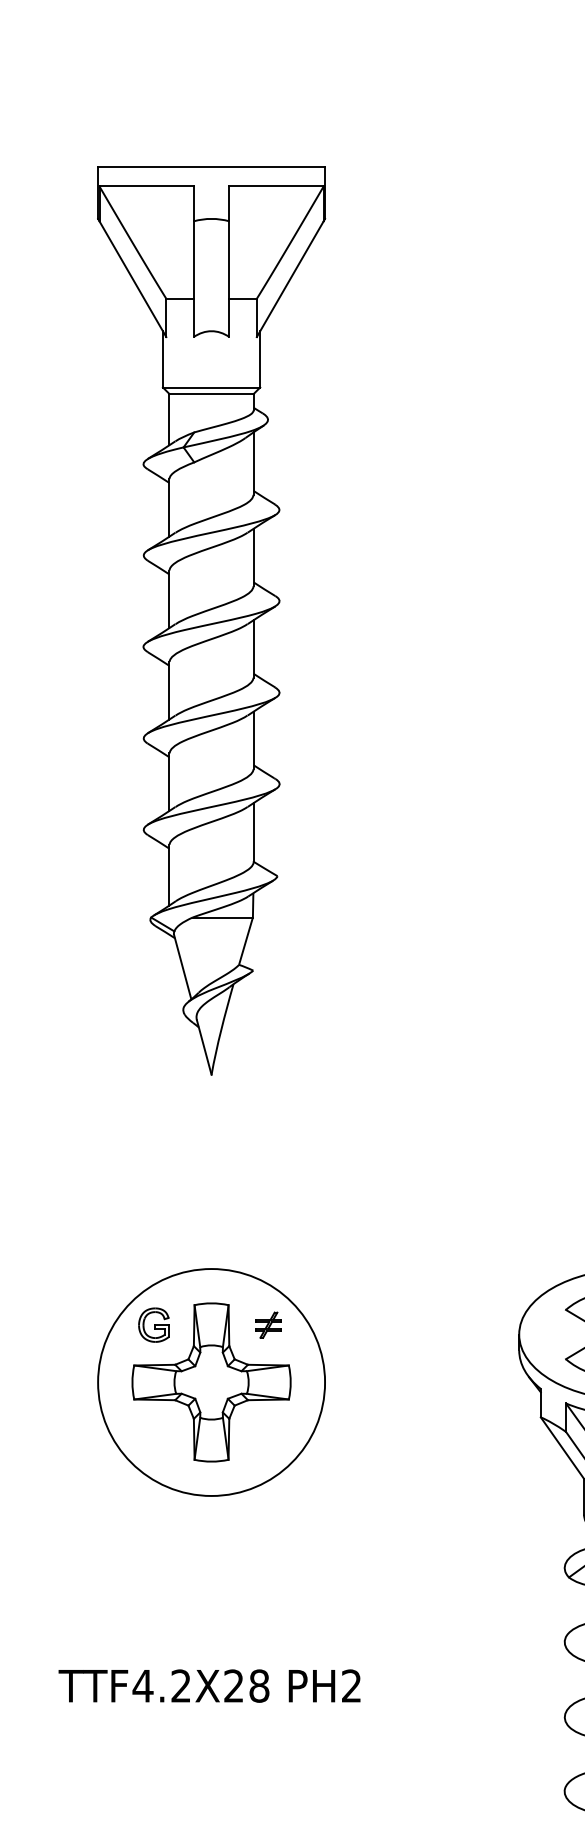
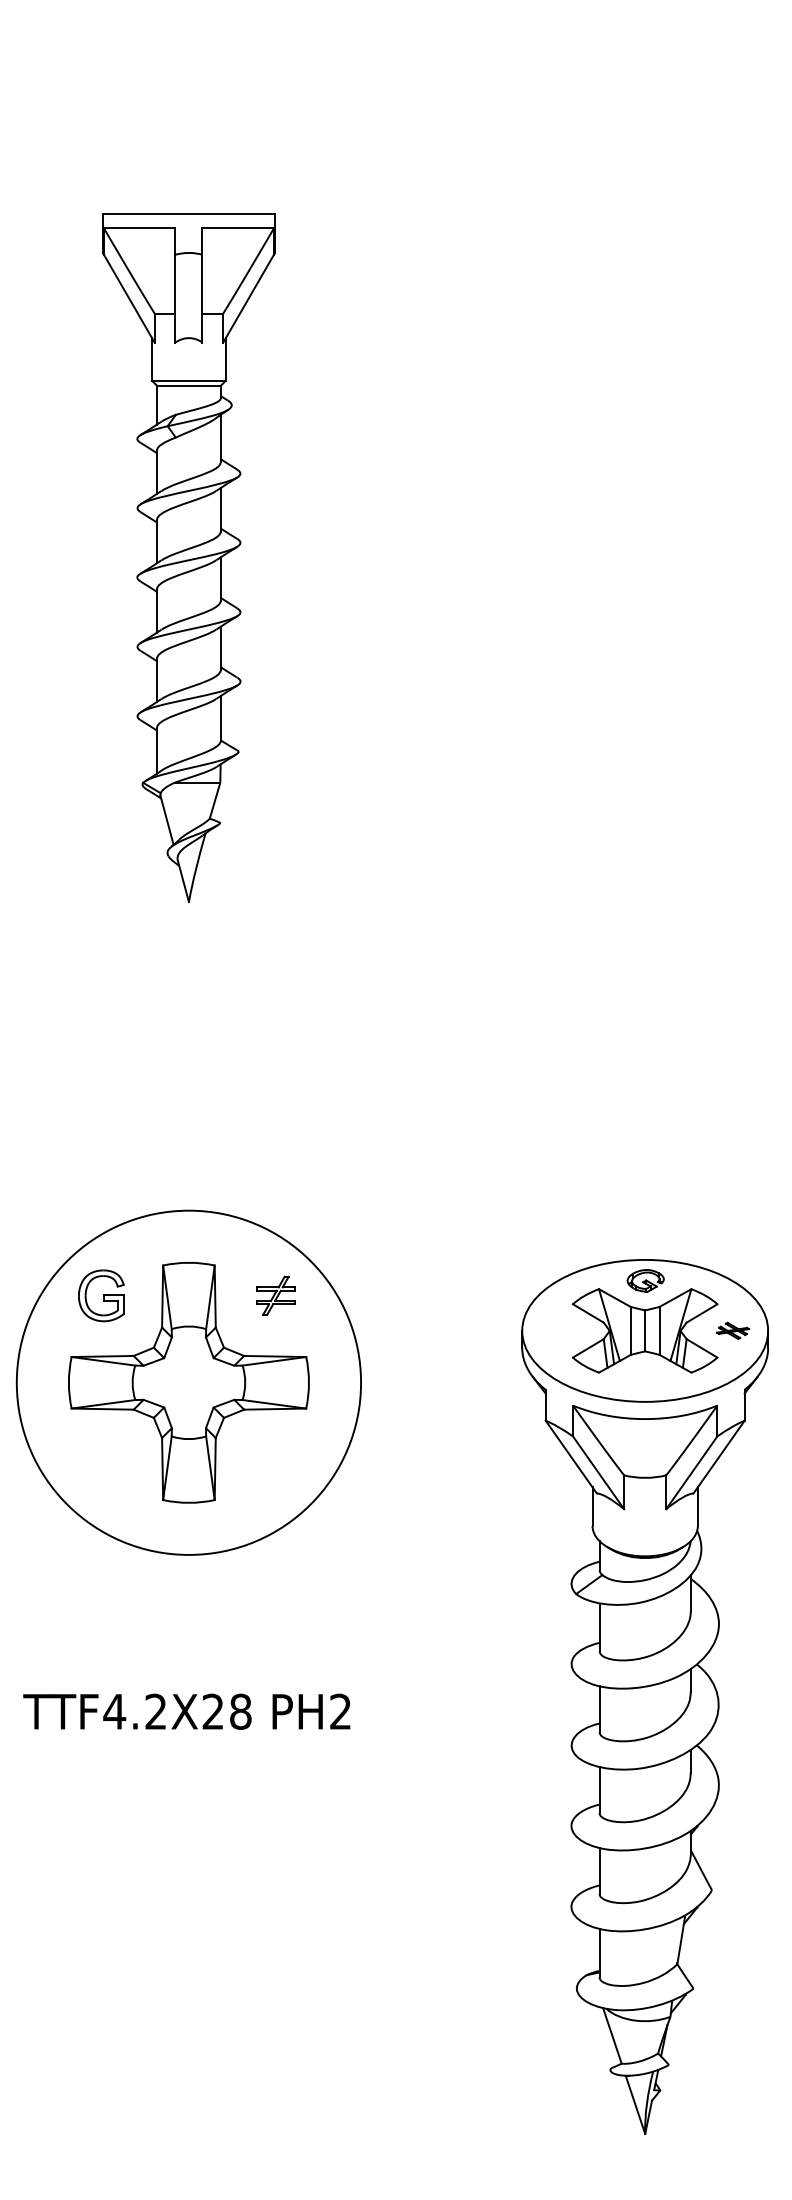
part: (211, 620) -> (188, 557), size x0.7
part: (211, 1382) -> (188, 1382), size x1.4

